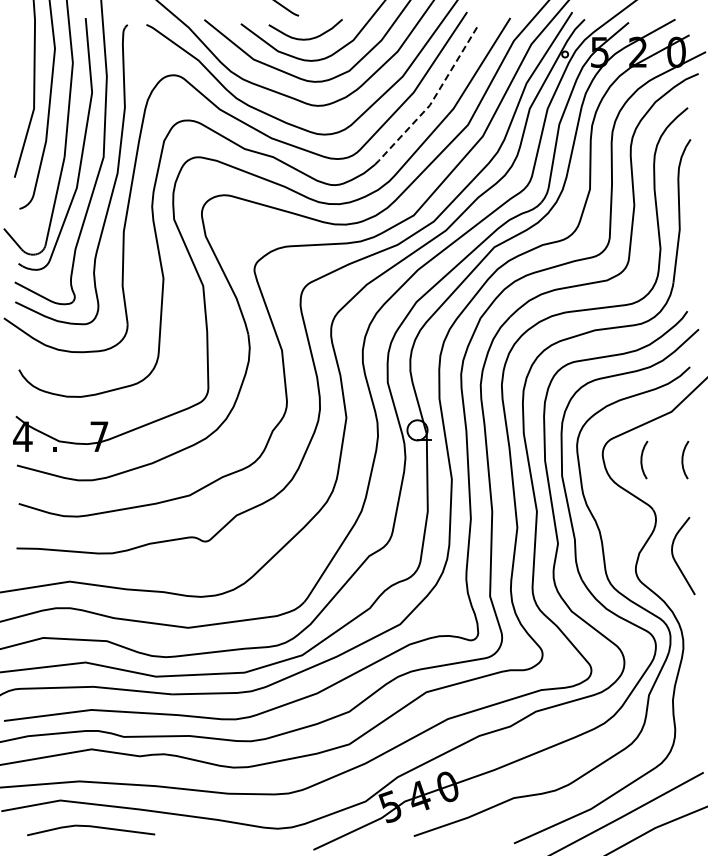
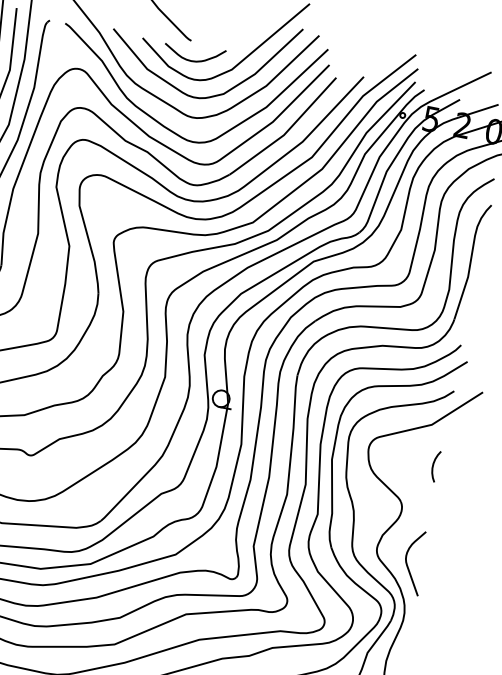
line: (432, 101) -> (286, 132), dashed -> solid
curve: (642, 460) -> (400, 459), removed
curve: (675, 559) -> (407, 564), moved

